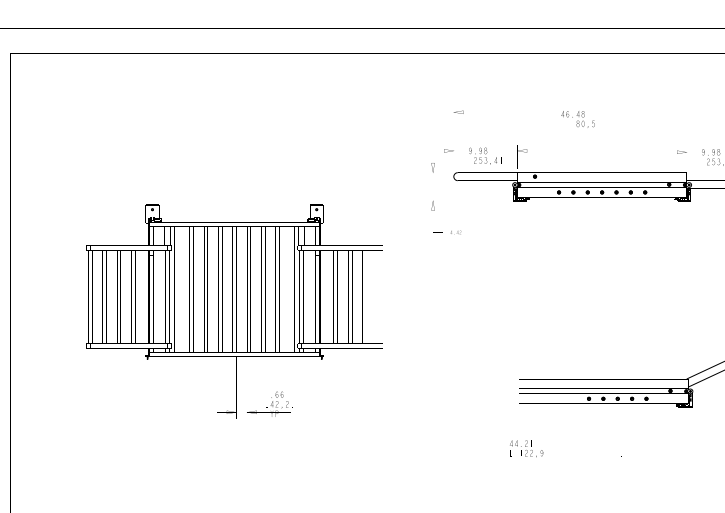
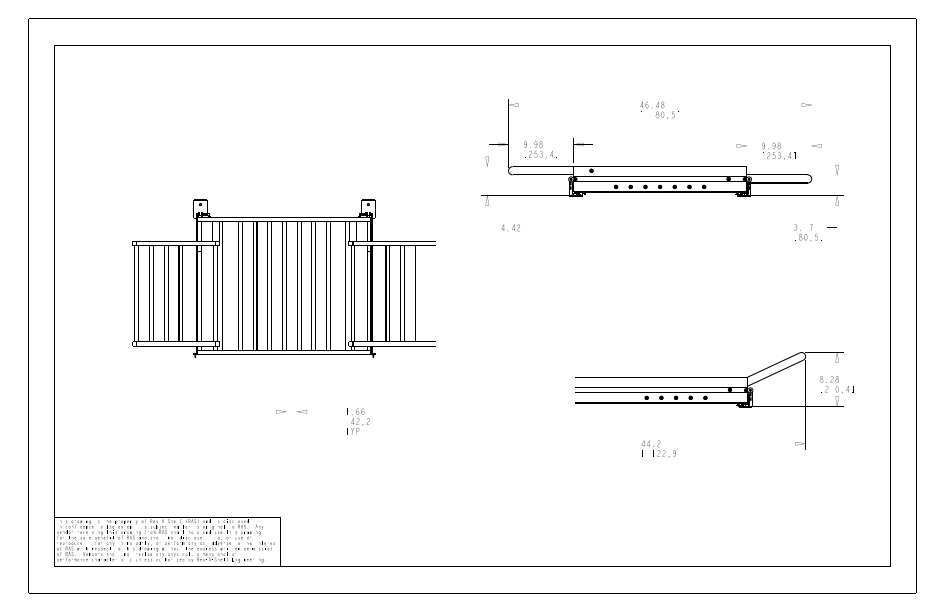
part: (580, 118) -> (659, 109), moved
part: (455, 232) -> (510, 227), size x1.67
part: (277, 404) -> (358, 421), moved
part: (526, 448) -> (658, 448), moved

